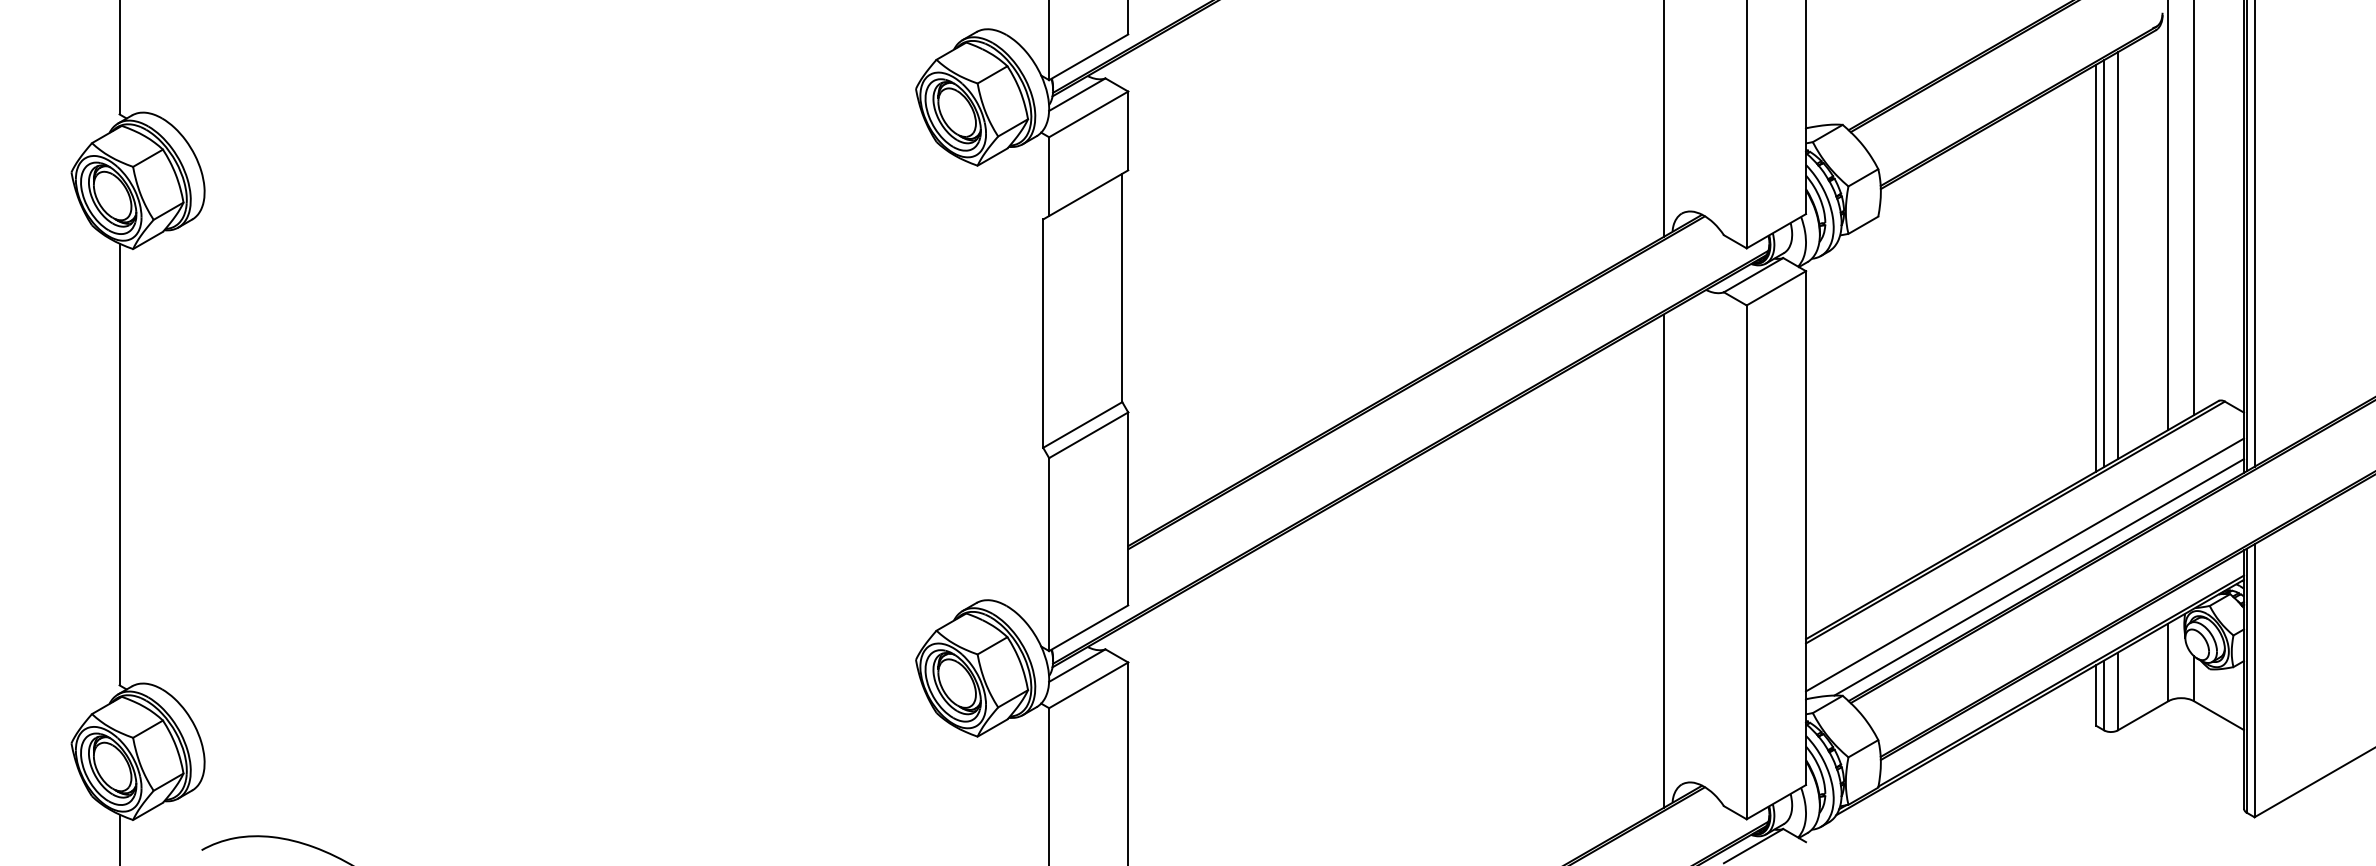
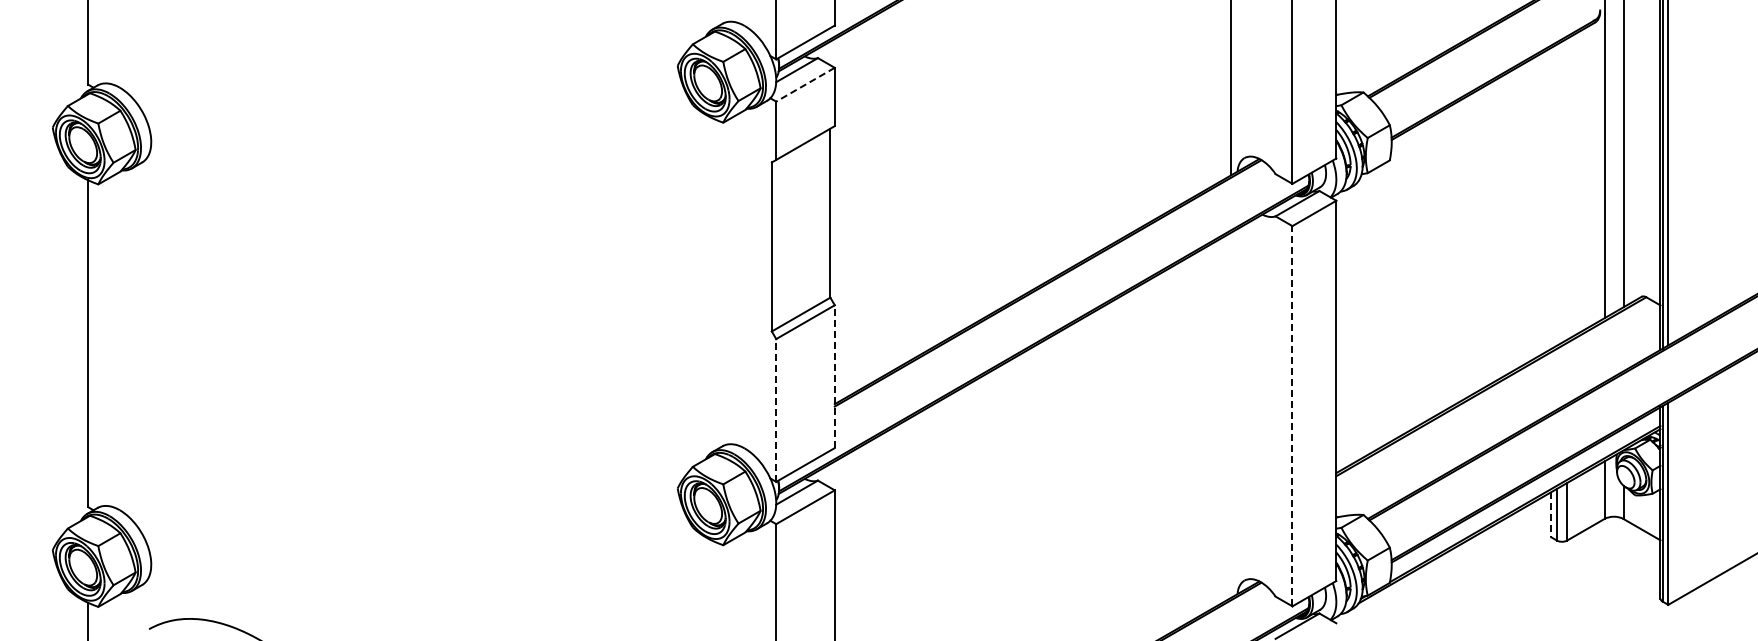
line: (1088, 114) -> (805, 84), solid -> dashed
line: (2118, 254) -> (1567, 188), removed
line: (2103, 262) -> (1556, 194), removed
line: (2096, 268) -> (1551, 198), removed
line: (1127, 508) -> (834, 376), solid -> dashed
line: (1049, 553) -> (776, 409), solid -> dashed
line: (1662, 560) -> (1230, 414), removed
line: (1746, 561) -> (1292, 415), solid -> dashed
line: (2025, 564) -> (1498, 417), removed
line: (2038, 576) -> (1508, 426), removed
line: (2096, 695) -> (1551, 514), solid -> dashed

